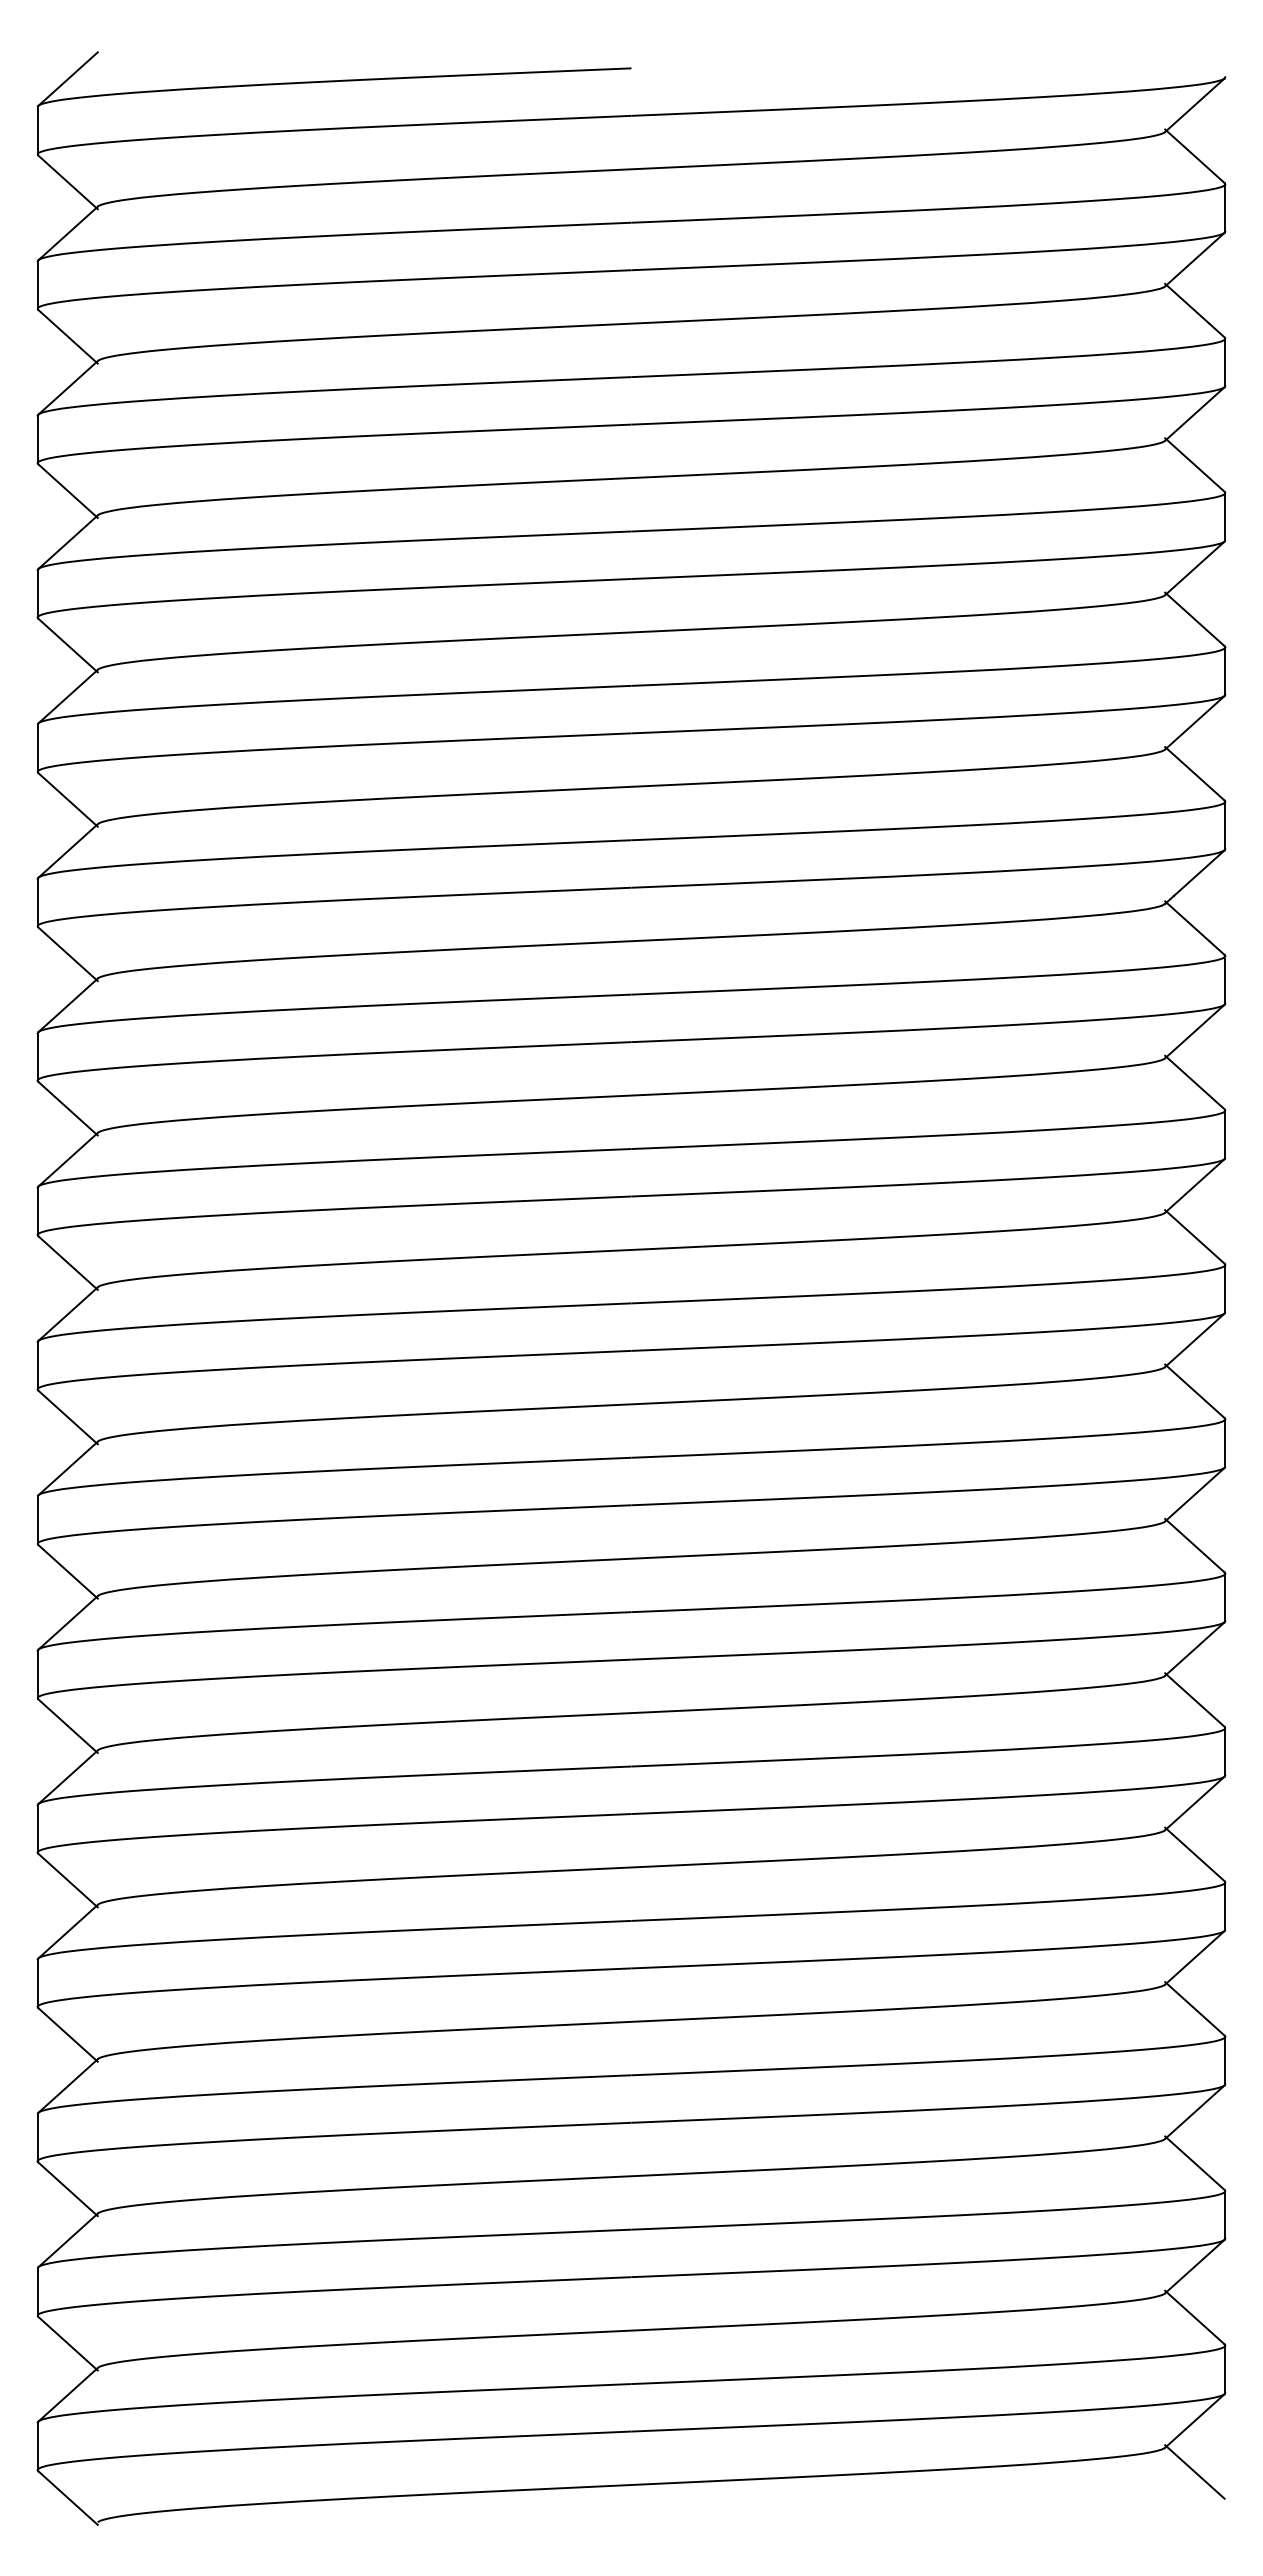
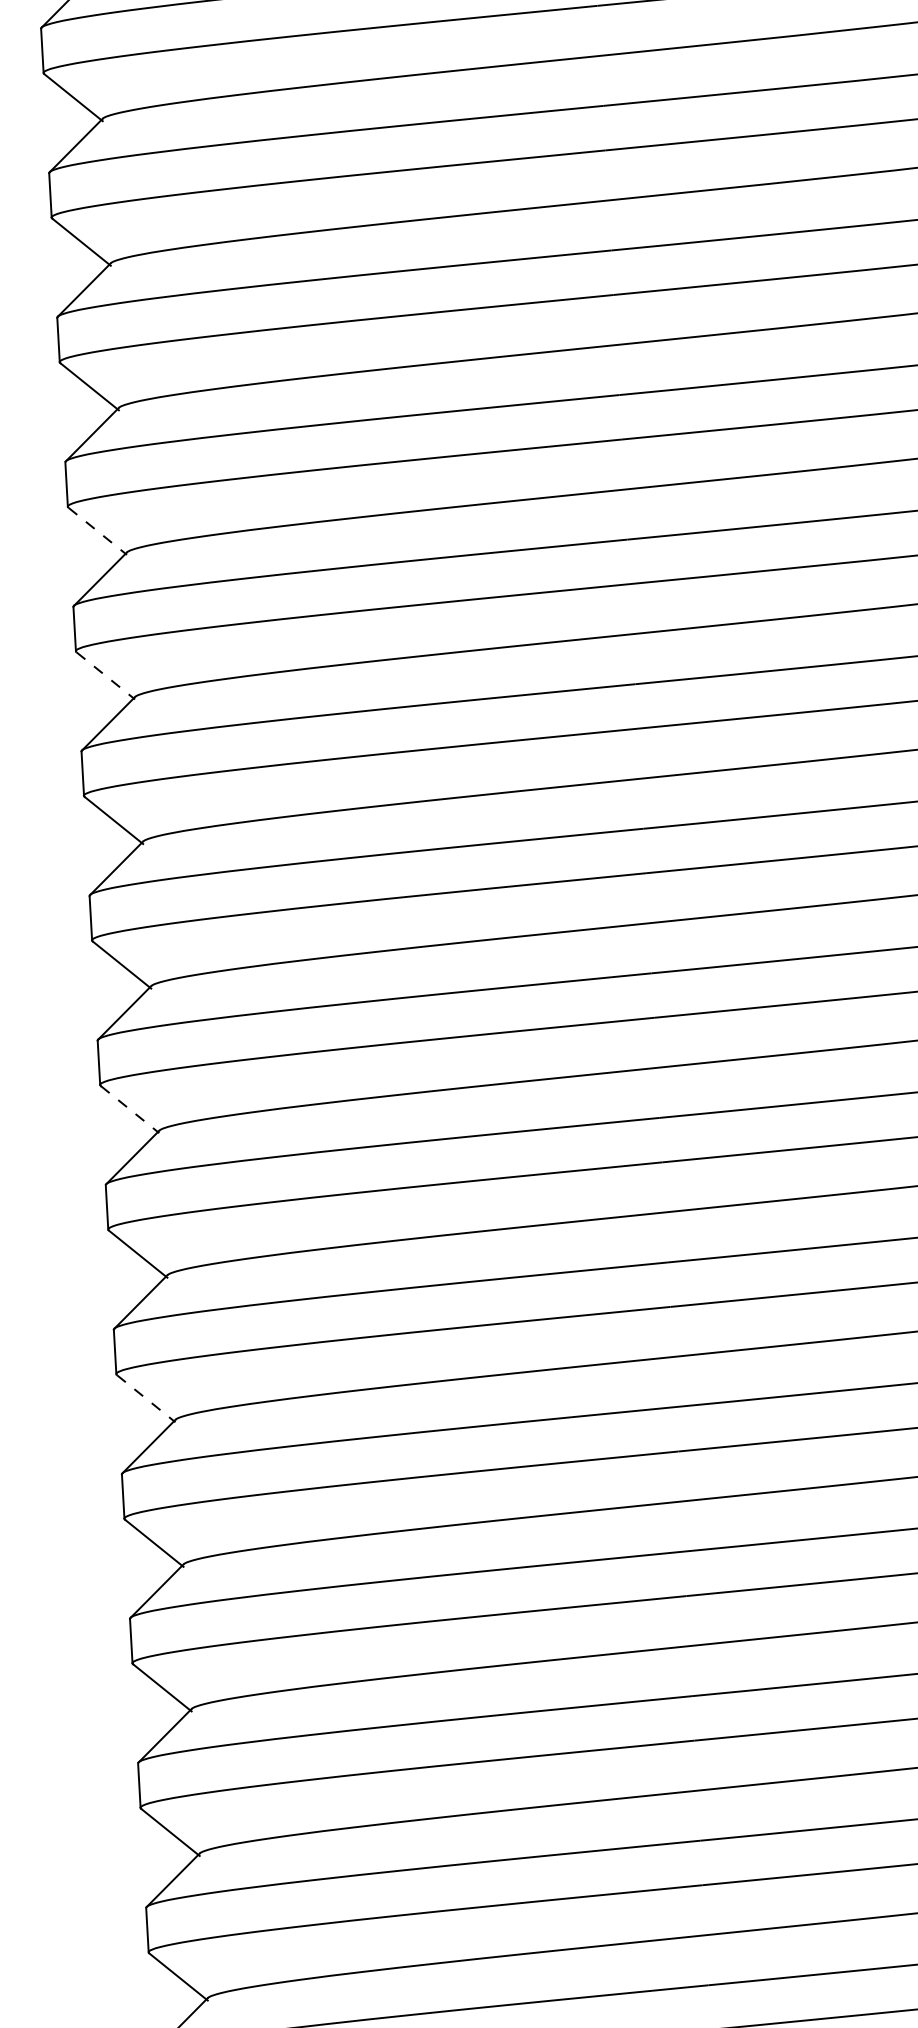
line: (68, 799) -> (98, 530), solid -> dashed
line: (68, 954) -> (106, 676), solid -> dashed
line: (68, 1417) -> (130, 1109), solid -> dashed
line: (68, 1726) -> (146, 1399), solid -> dashed

